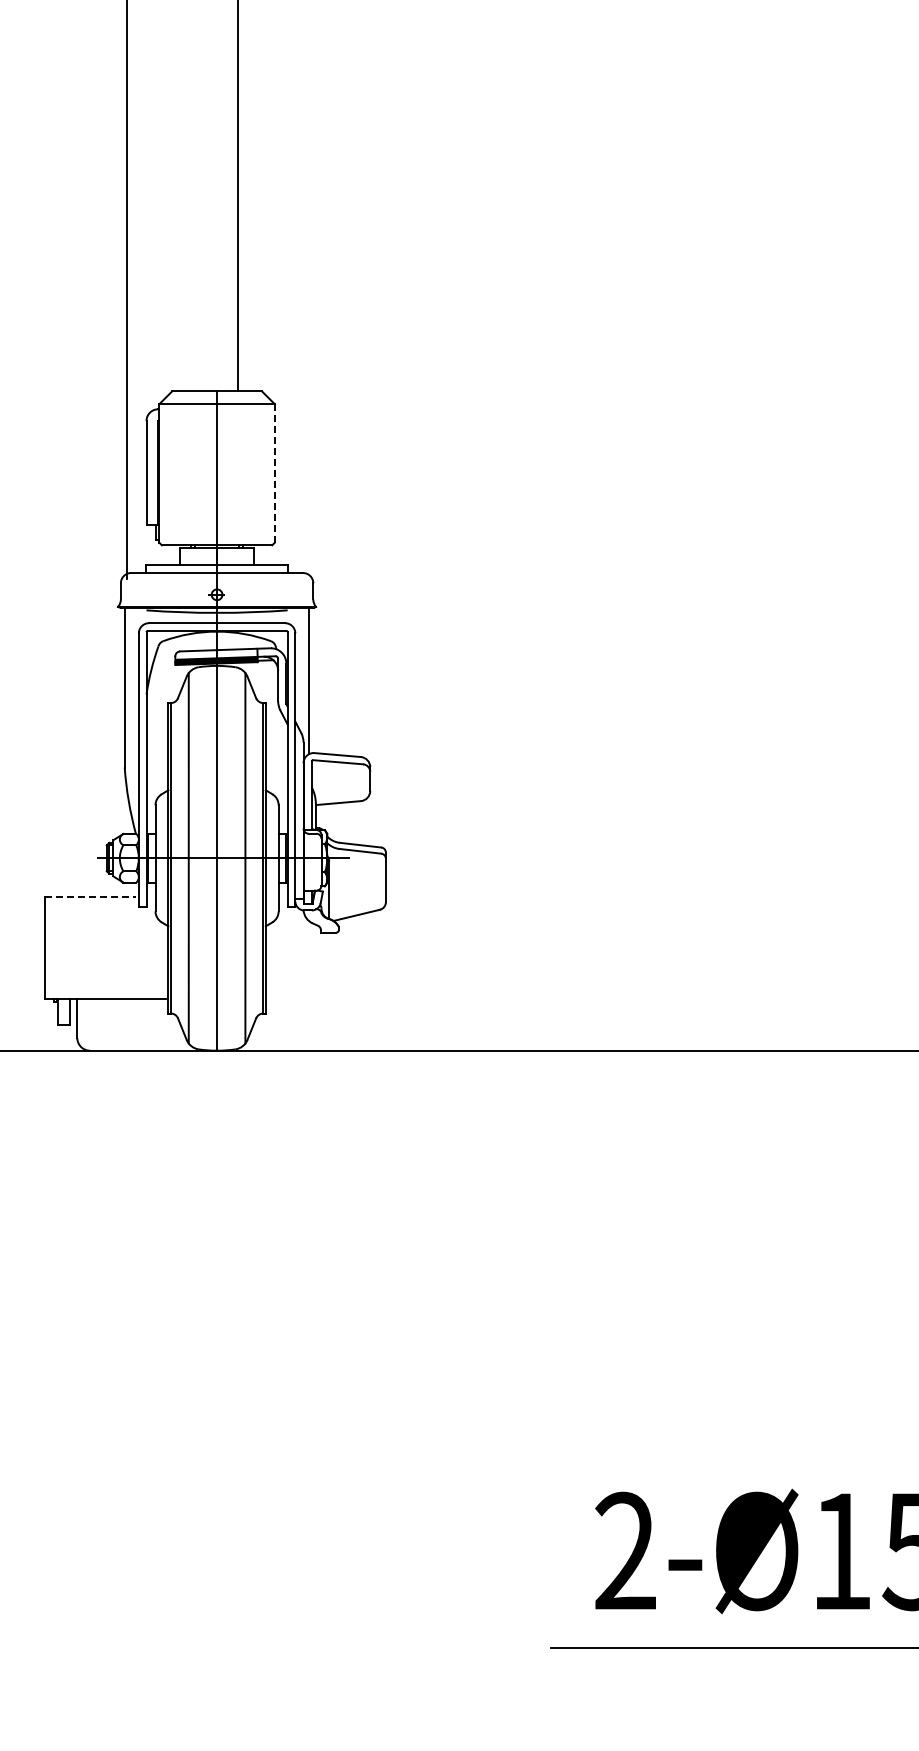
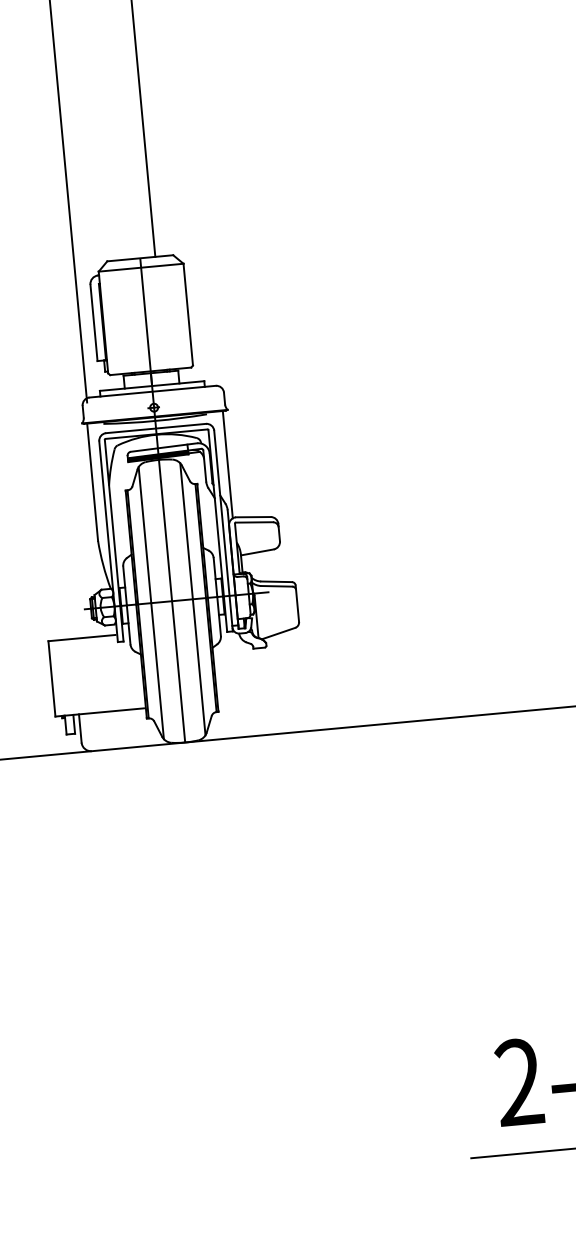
line: (274, 472) -> (187, 313), dashed -> solid
line: (90, 896) -> (81, 637), dashed -> solid

